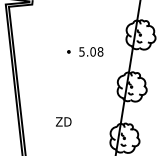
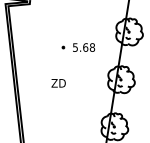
text: (93, 51) -> (86, 47), 5.08 -> 5.68
text: (63, 121) -> (58, 82), moved

